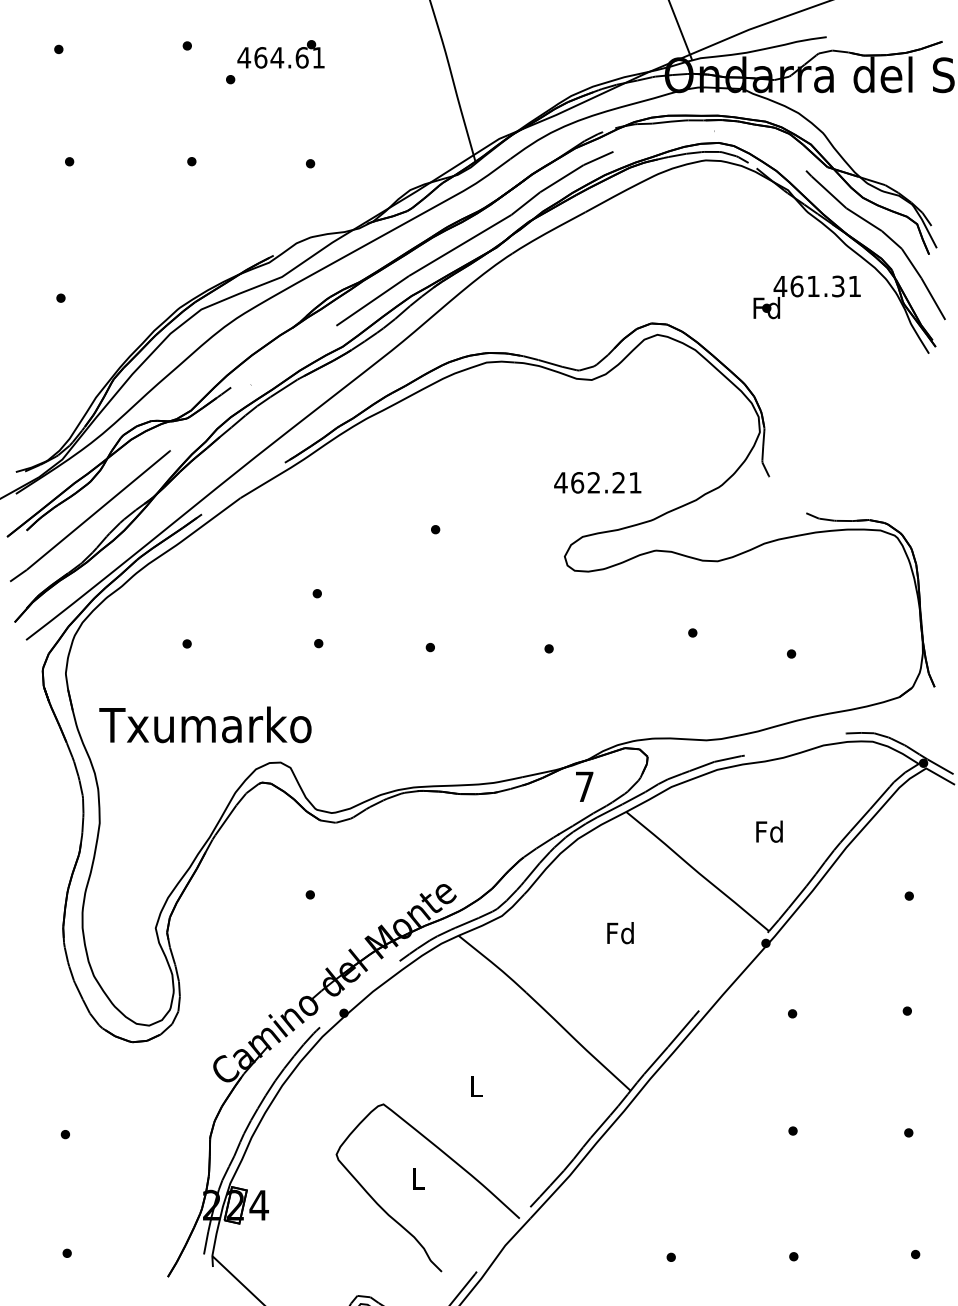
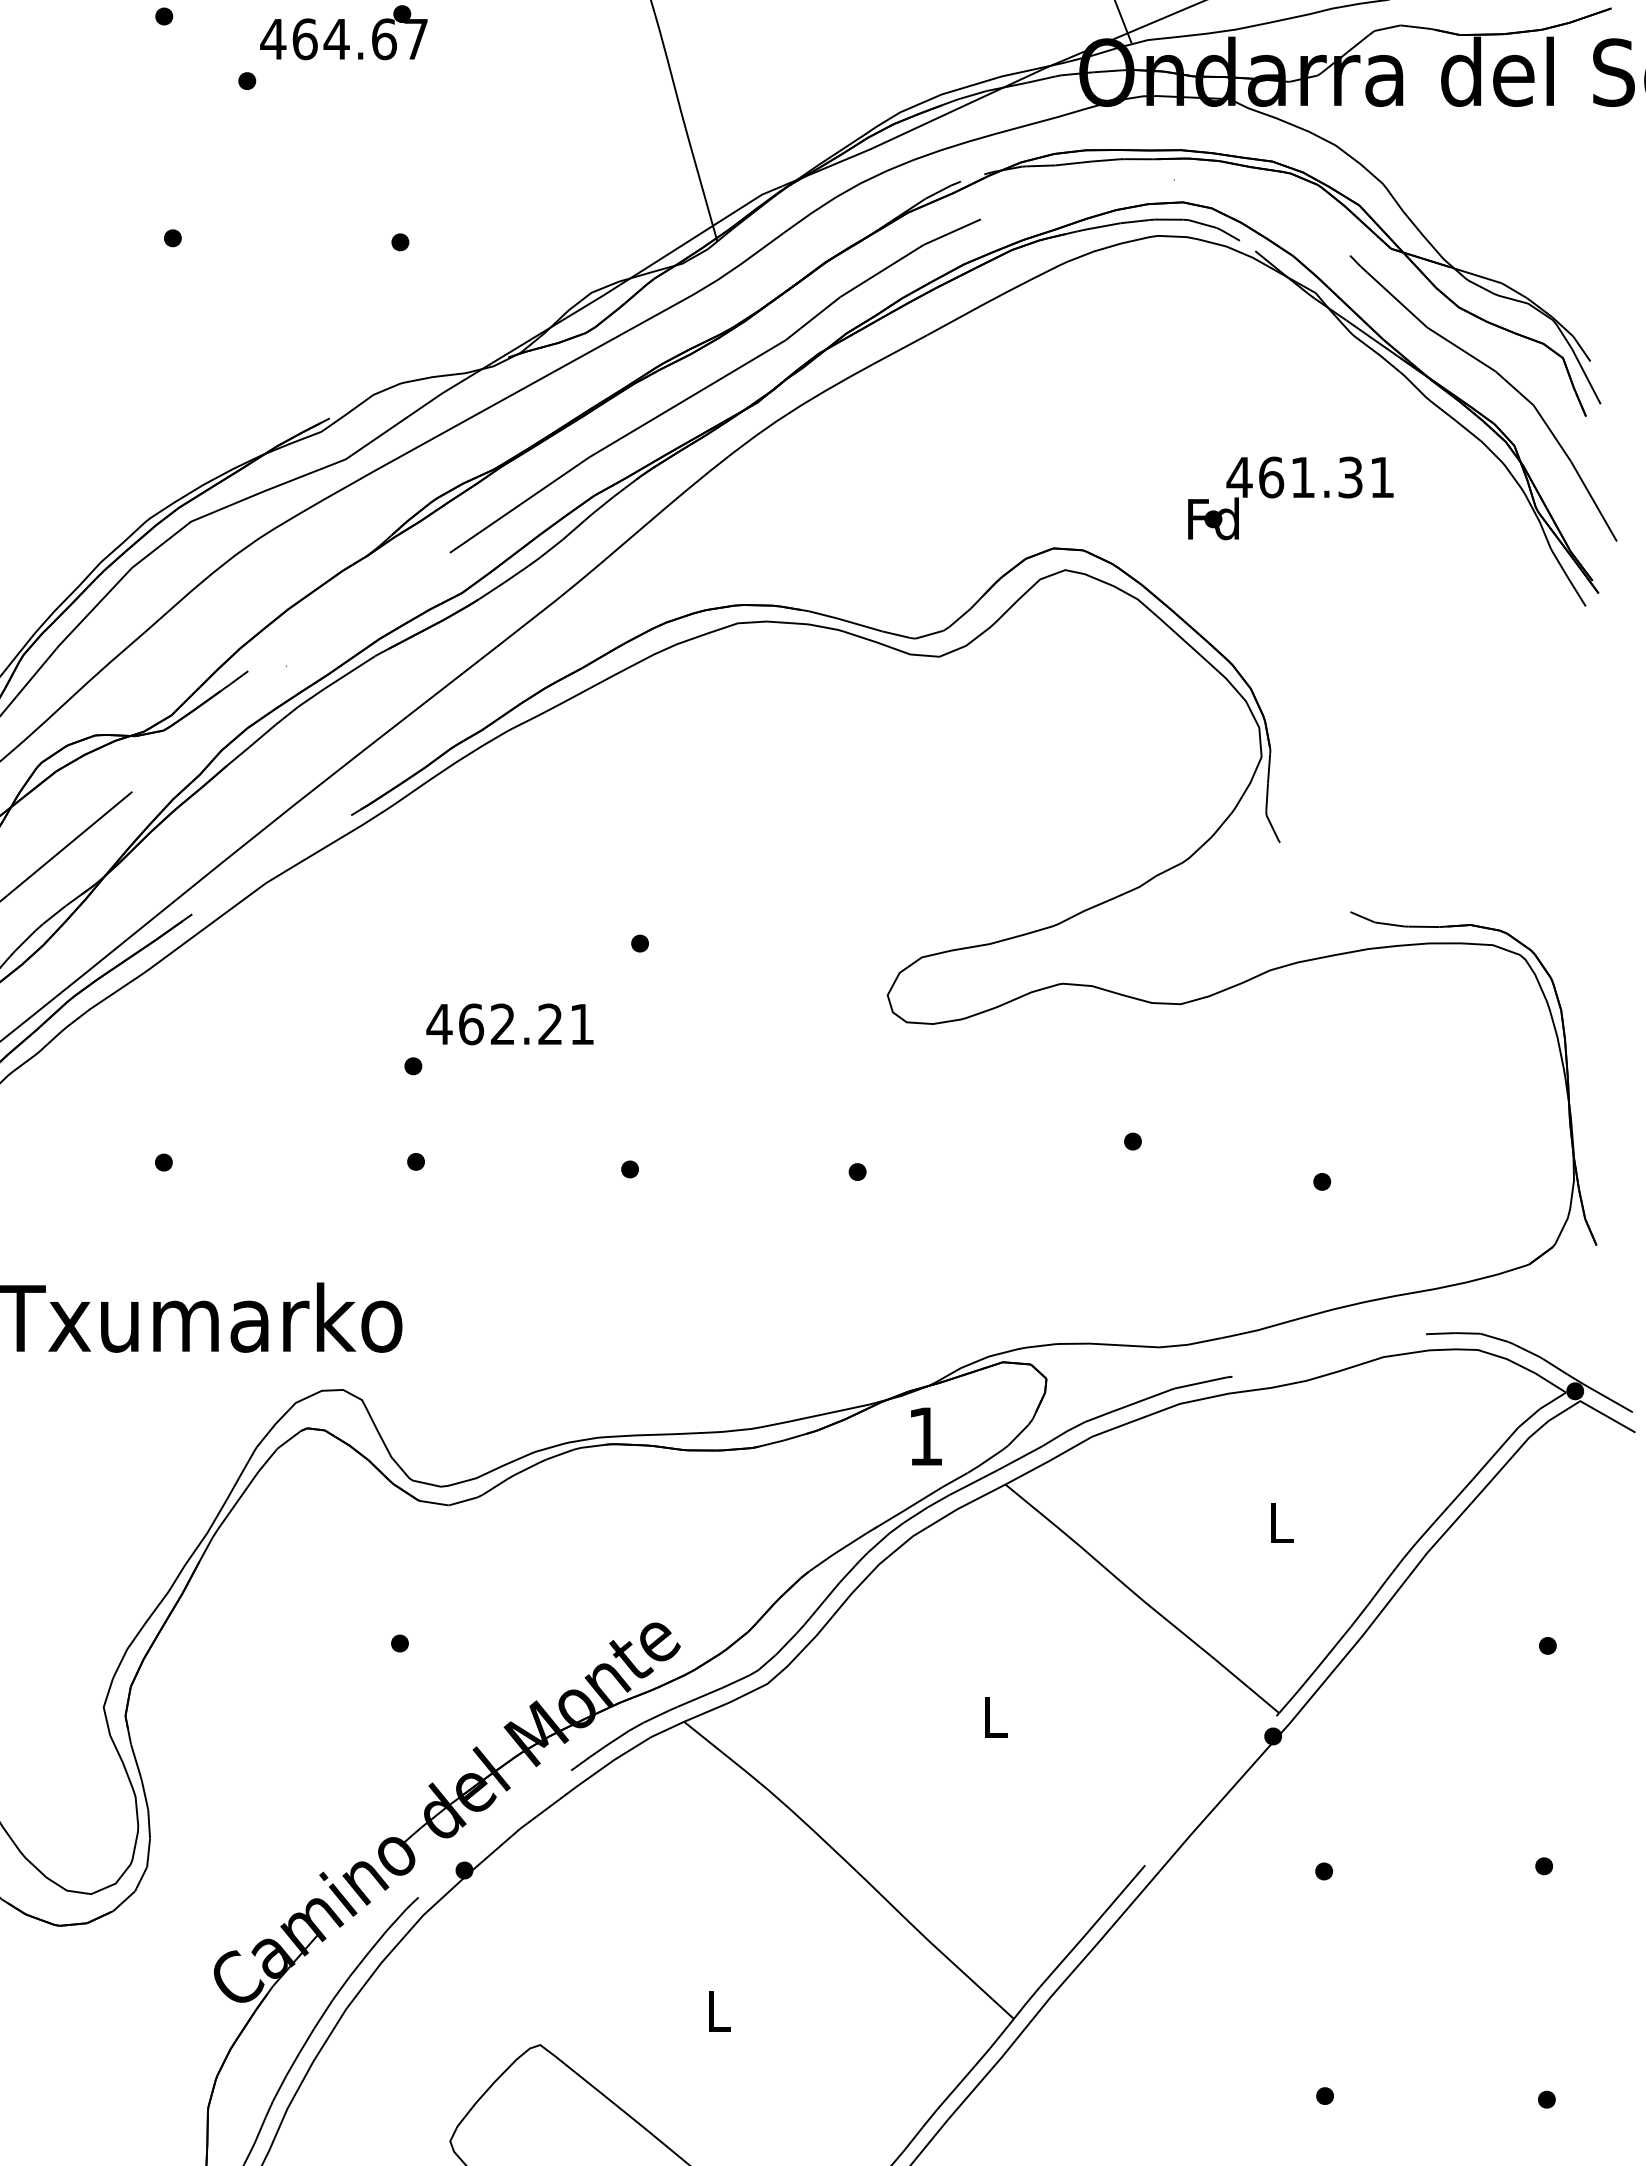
text: (318, 57) -> (415, 38), 464.61 -> 464.67
text: (806, 297) -> (1289, 498), moved
text: (597, 482) -> (509, 1023), moved
text: (584, 786) -> (925, 1435), 7 -> 1
text: (769, 831) -> (1279, 1522), Fd -> L
text: (620, 933) -> (994, 1717), Fd -> L

